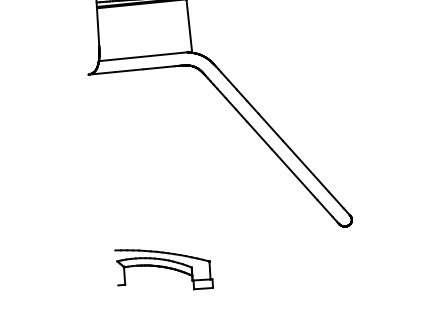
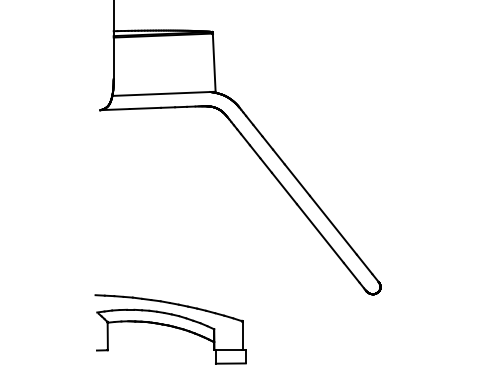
part: (164, 269) -> (170, 329), size x1.43

